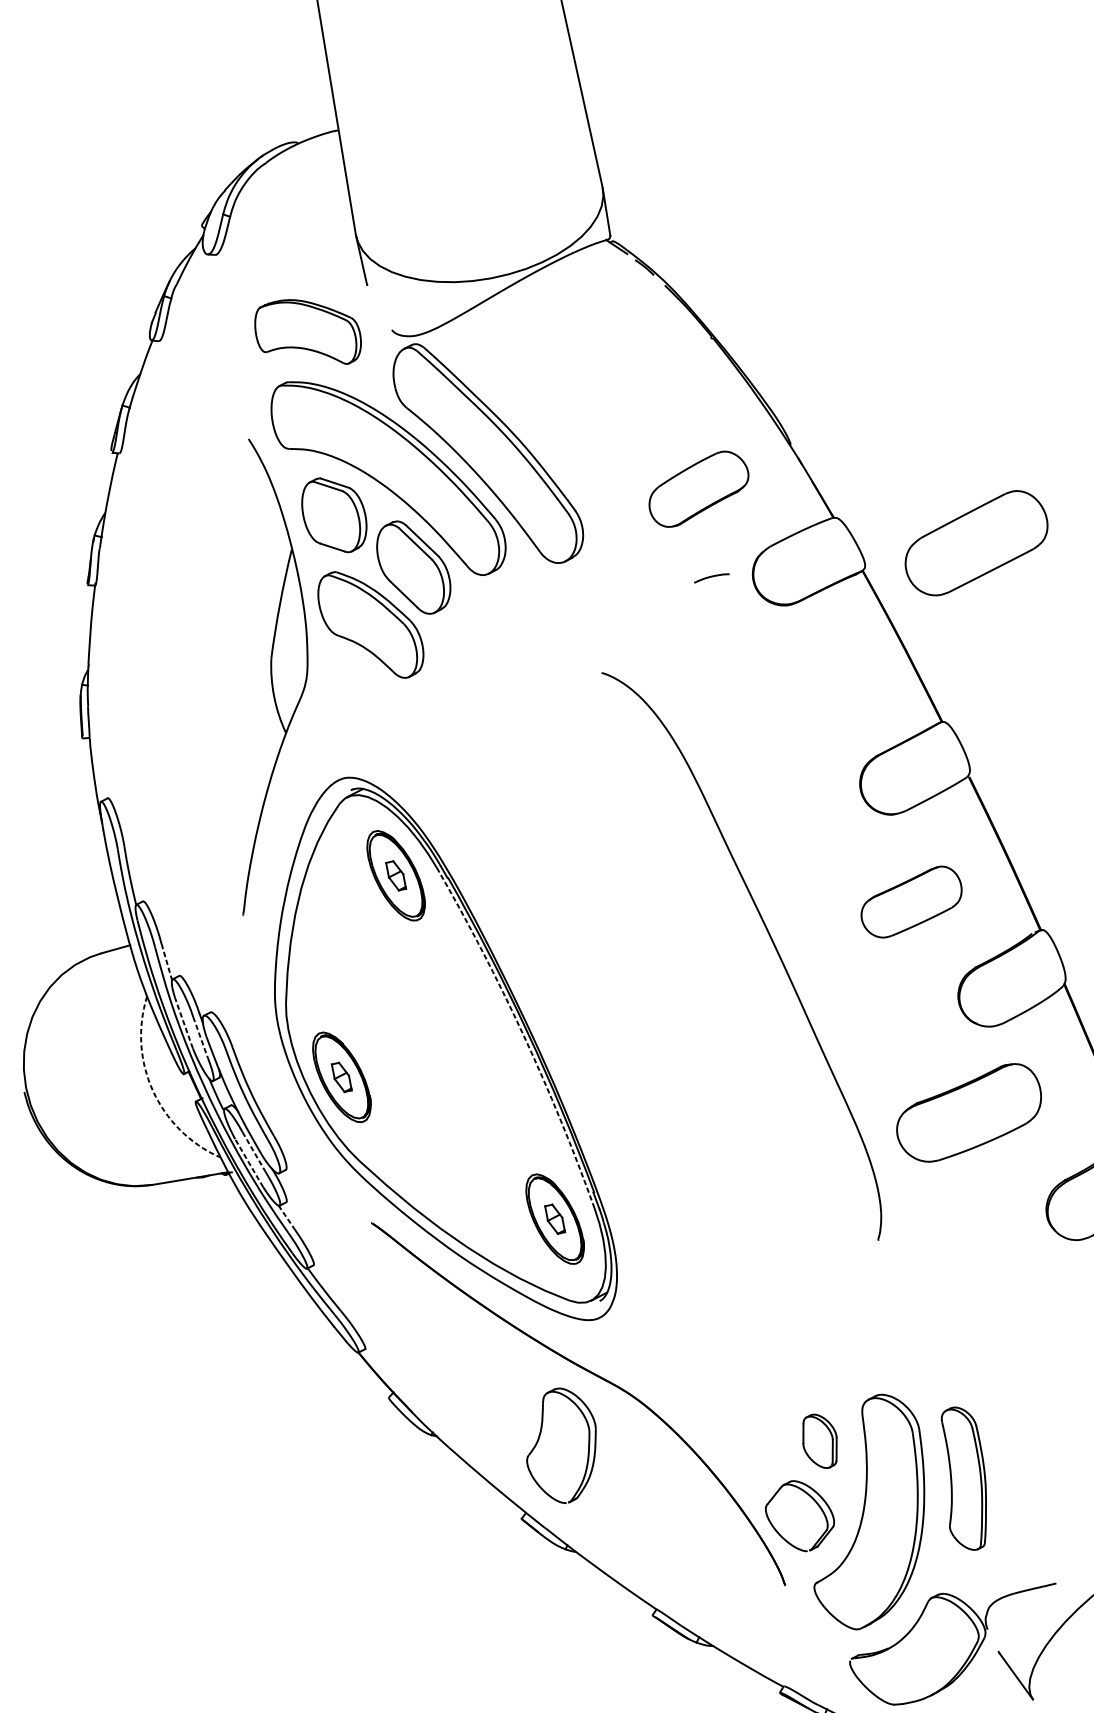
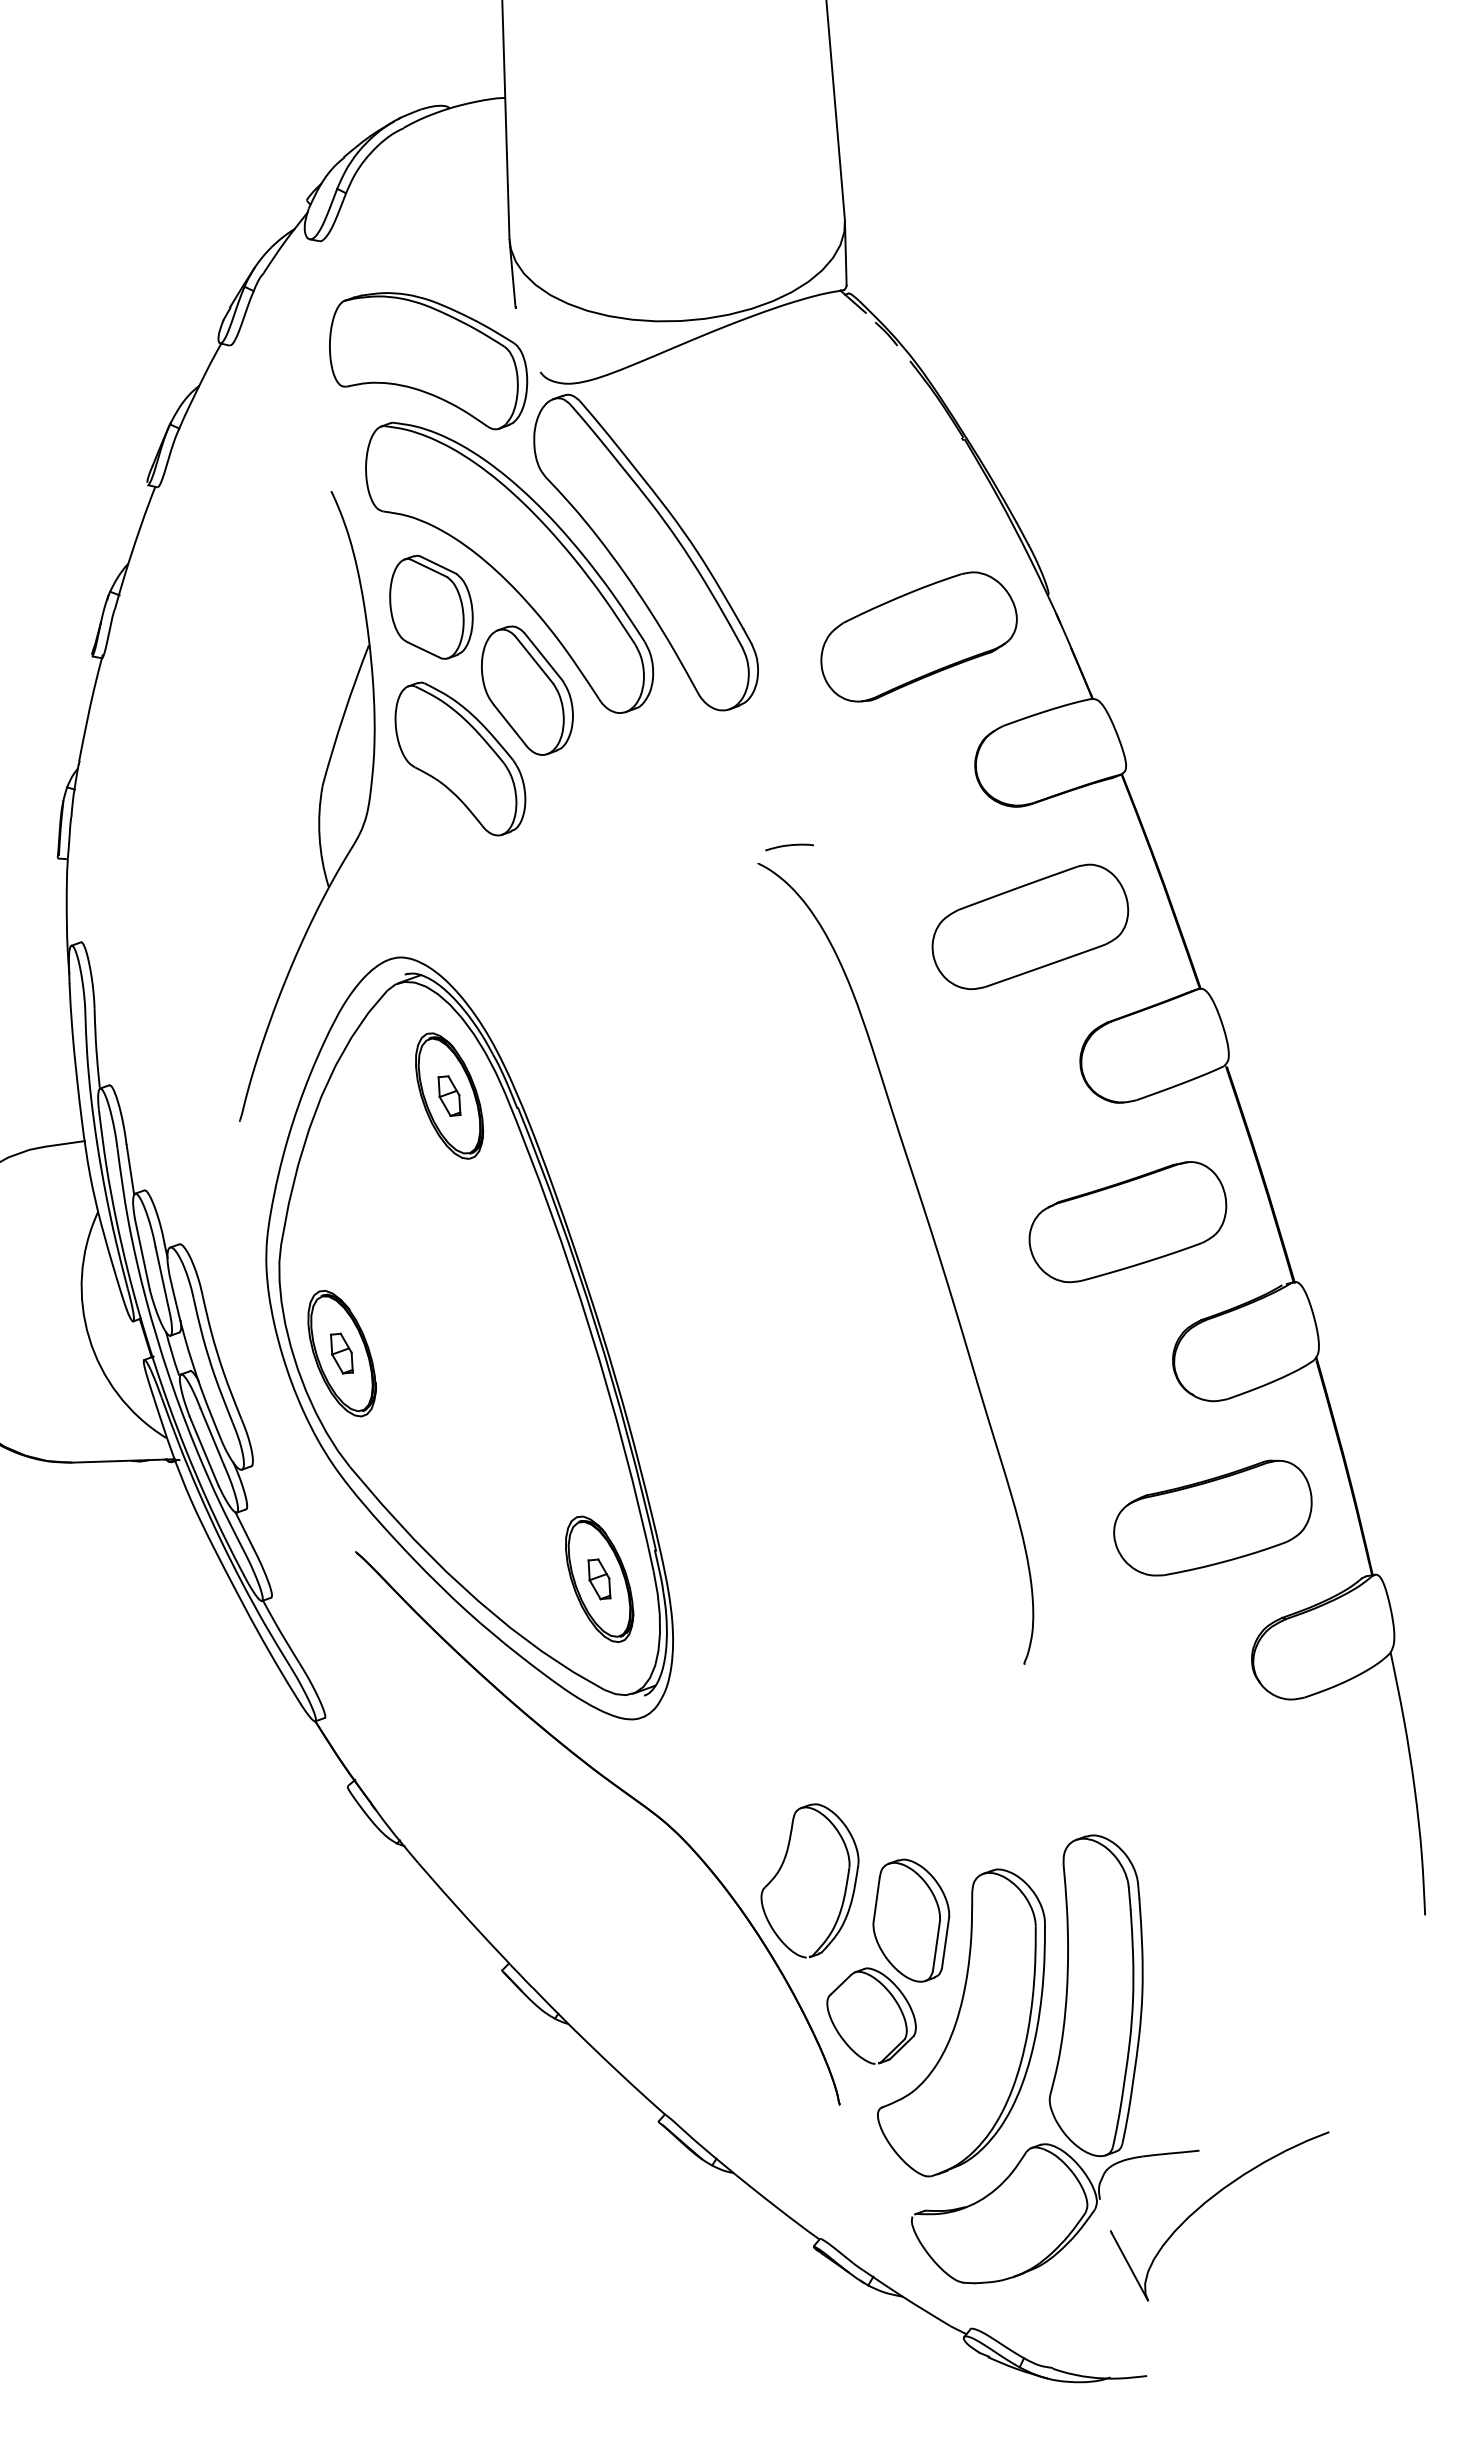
part: (307, 333) -> (428, 361), size x1.43
part: (698, 488) -> (918, 636), size x1.43
part: (976, 542) -> (1030, 926), moved
curve: (711, 577) -> (789, 846), moved
part: (911, 902) -> (1127, 1222), size x1.43
line: (166, 962) -> (130, 1170), dashed -> solid
line: (184, 1023) -> (142, 1254), dashed -> solid
arc: (523, 1034) -> (590, 1329), dashed -> solid
line: (200, 1038) -> (161, 1276), dashed -> solid
arc: (153, 1091) -> (89, 1338), dashed -> solid
part: (968, 1112) -> (1212, 1517), moved
line: (254, 1152) -> (212, 1437), dashed -> solid
line: (248, 1162) -> (203, 1450), dashed -> solid
line: (287, 1217) -> (244, 1529), dashed -> solid
part: (539, 1437) -> (782, 1866), moved
part: (820, 1441) -> (911, 1920), size x1.67
part: (963, 1478) -> (1095, 1995), size x1.67

